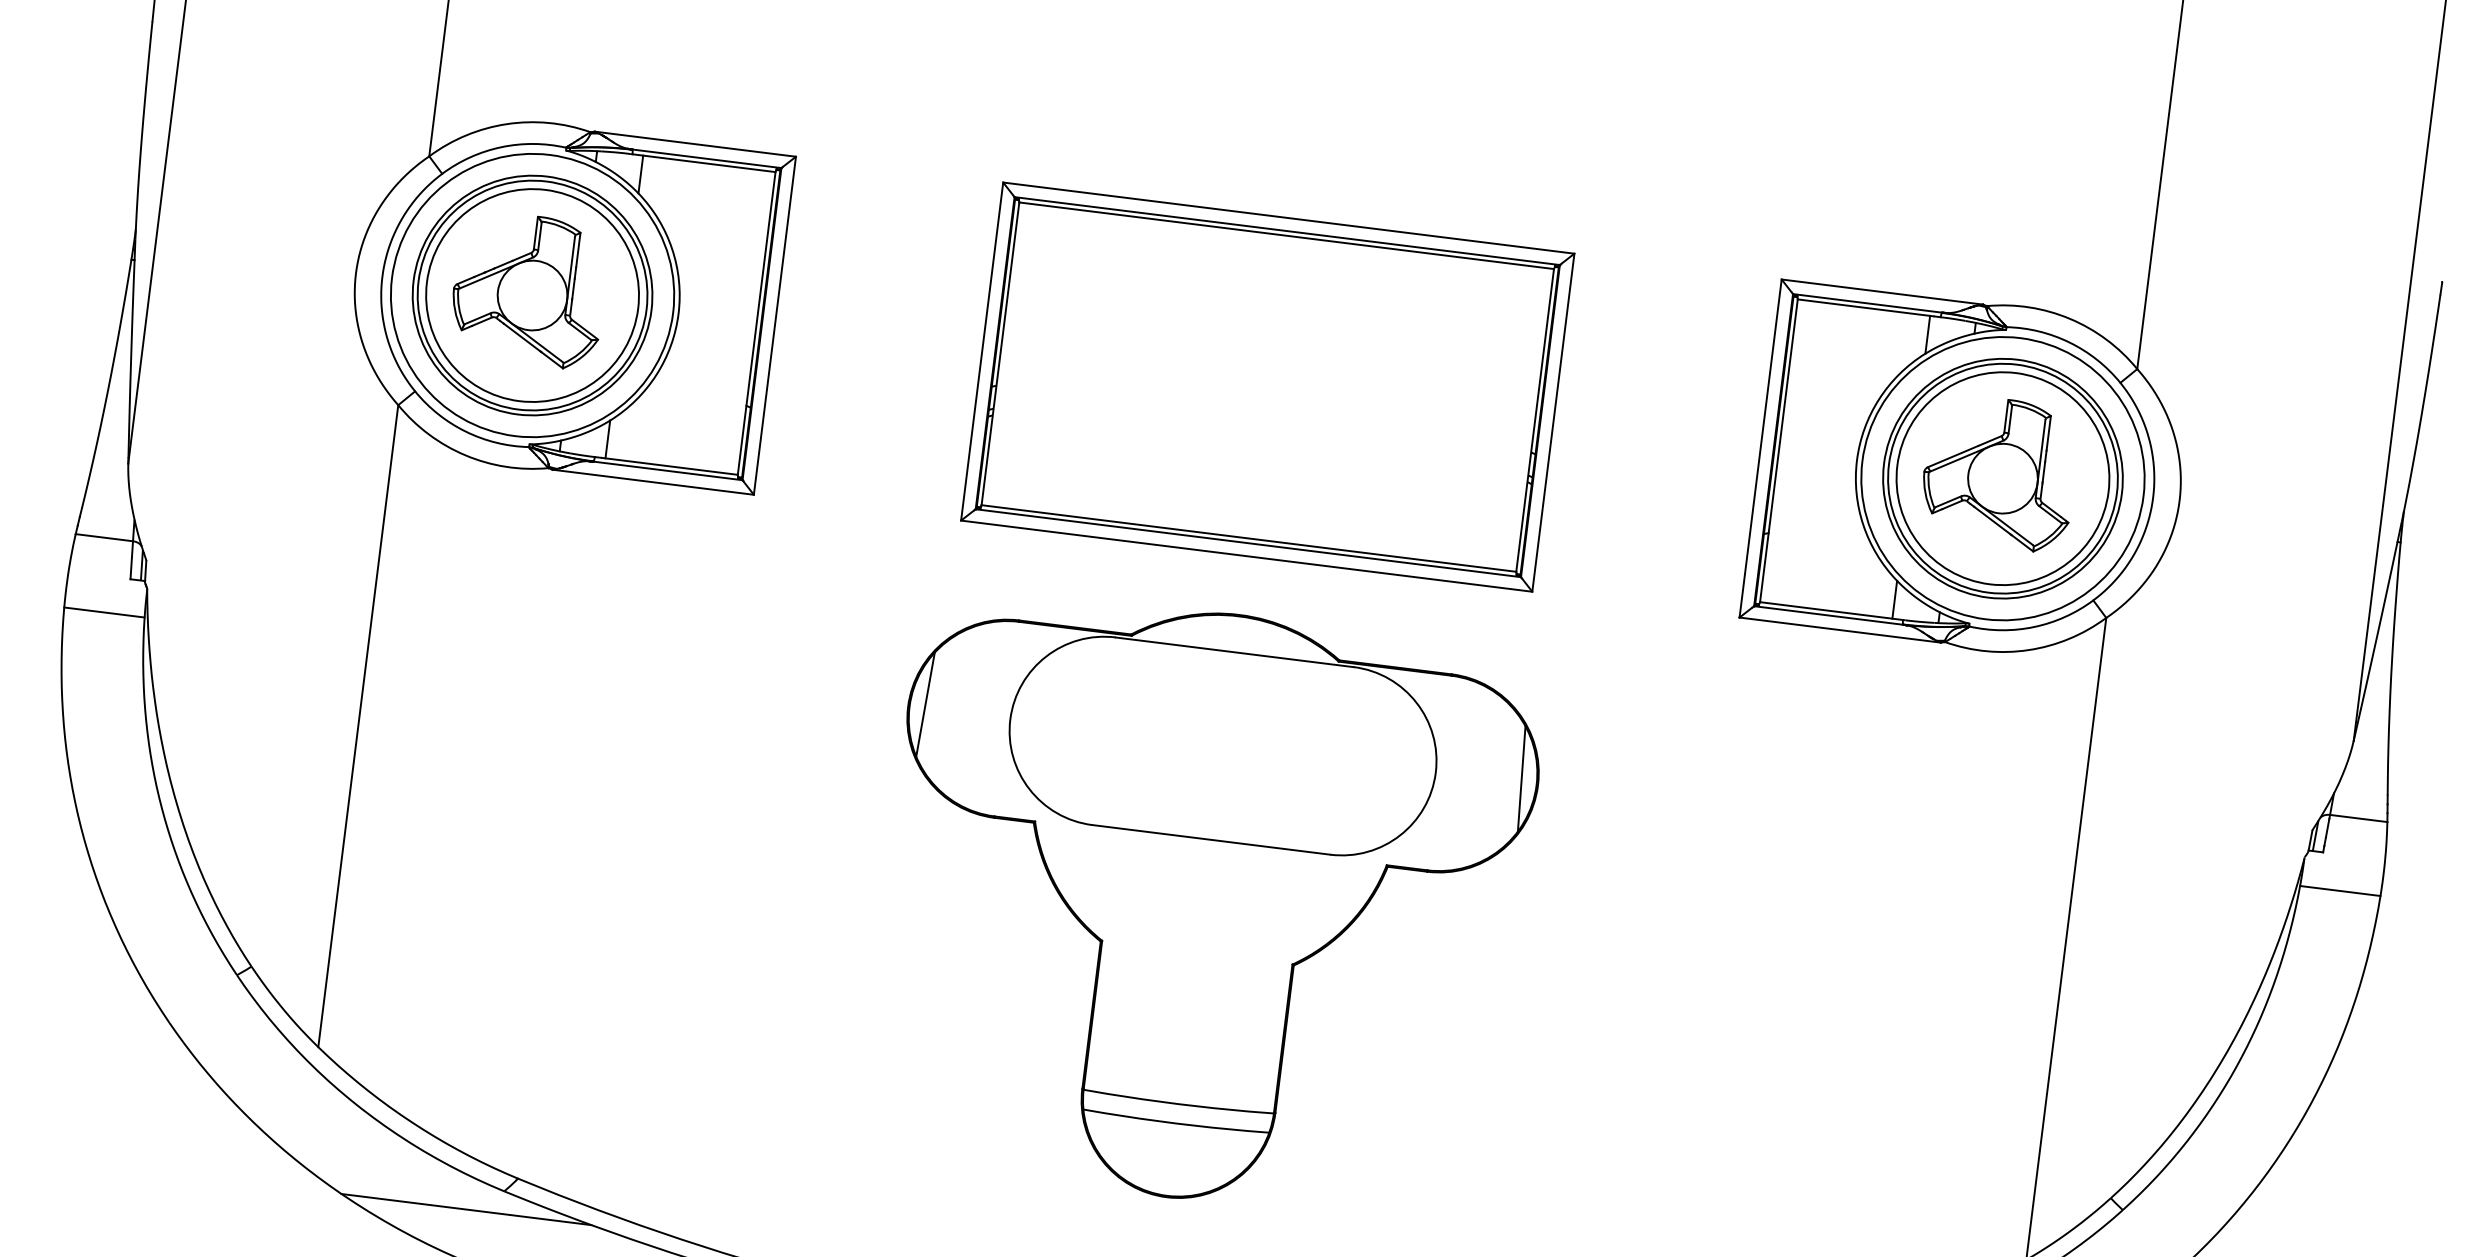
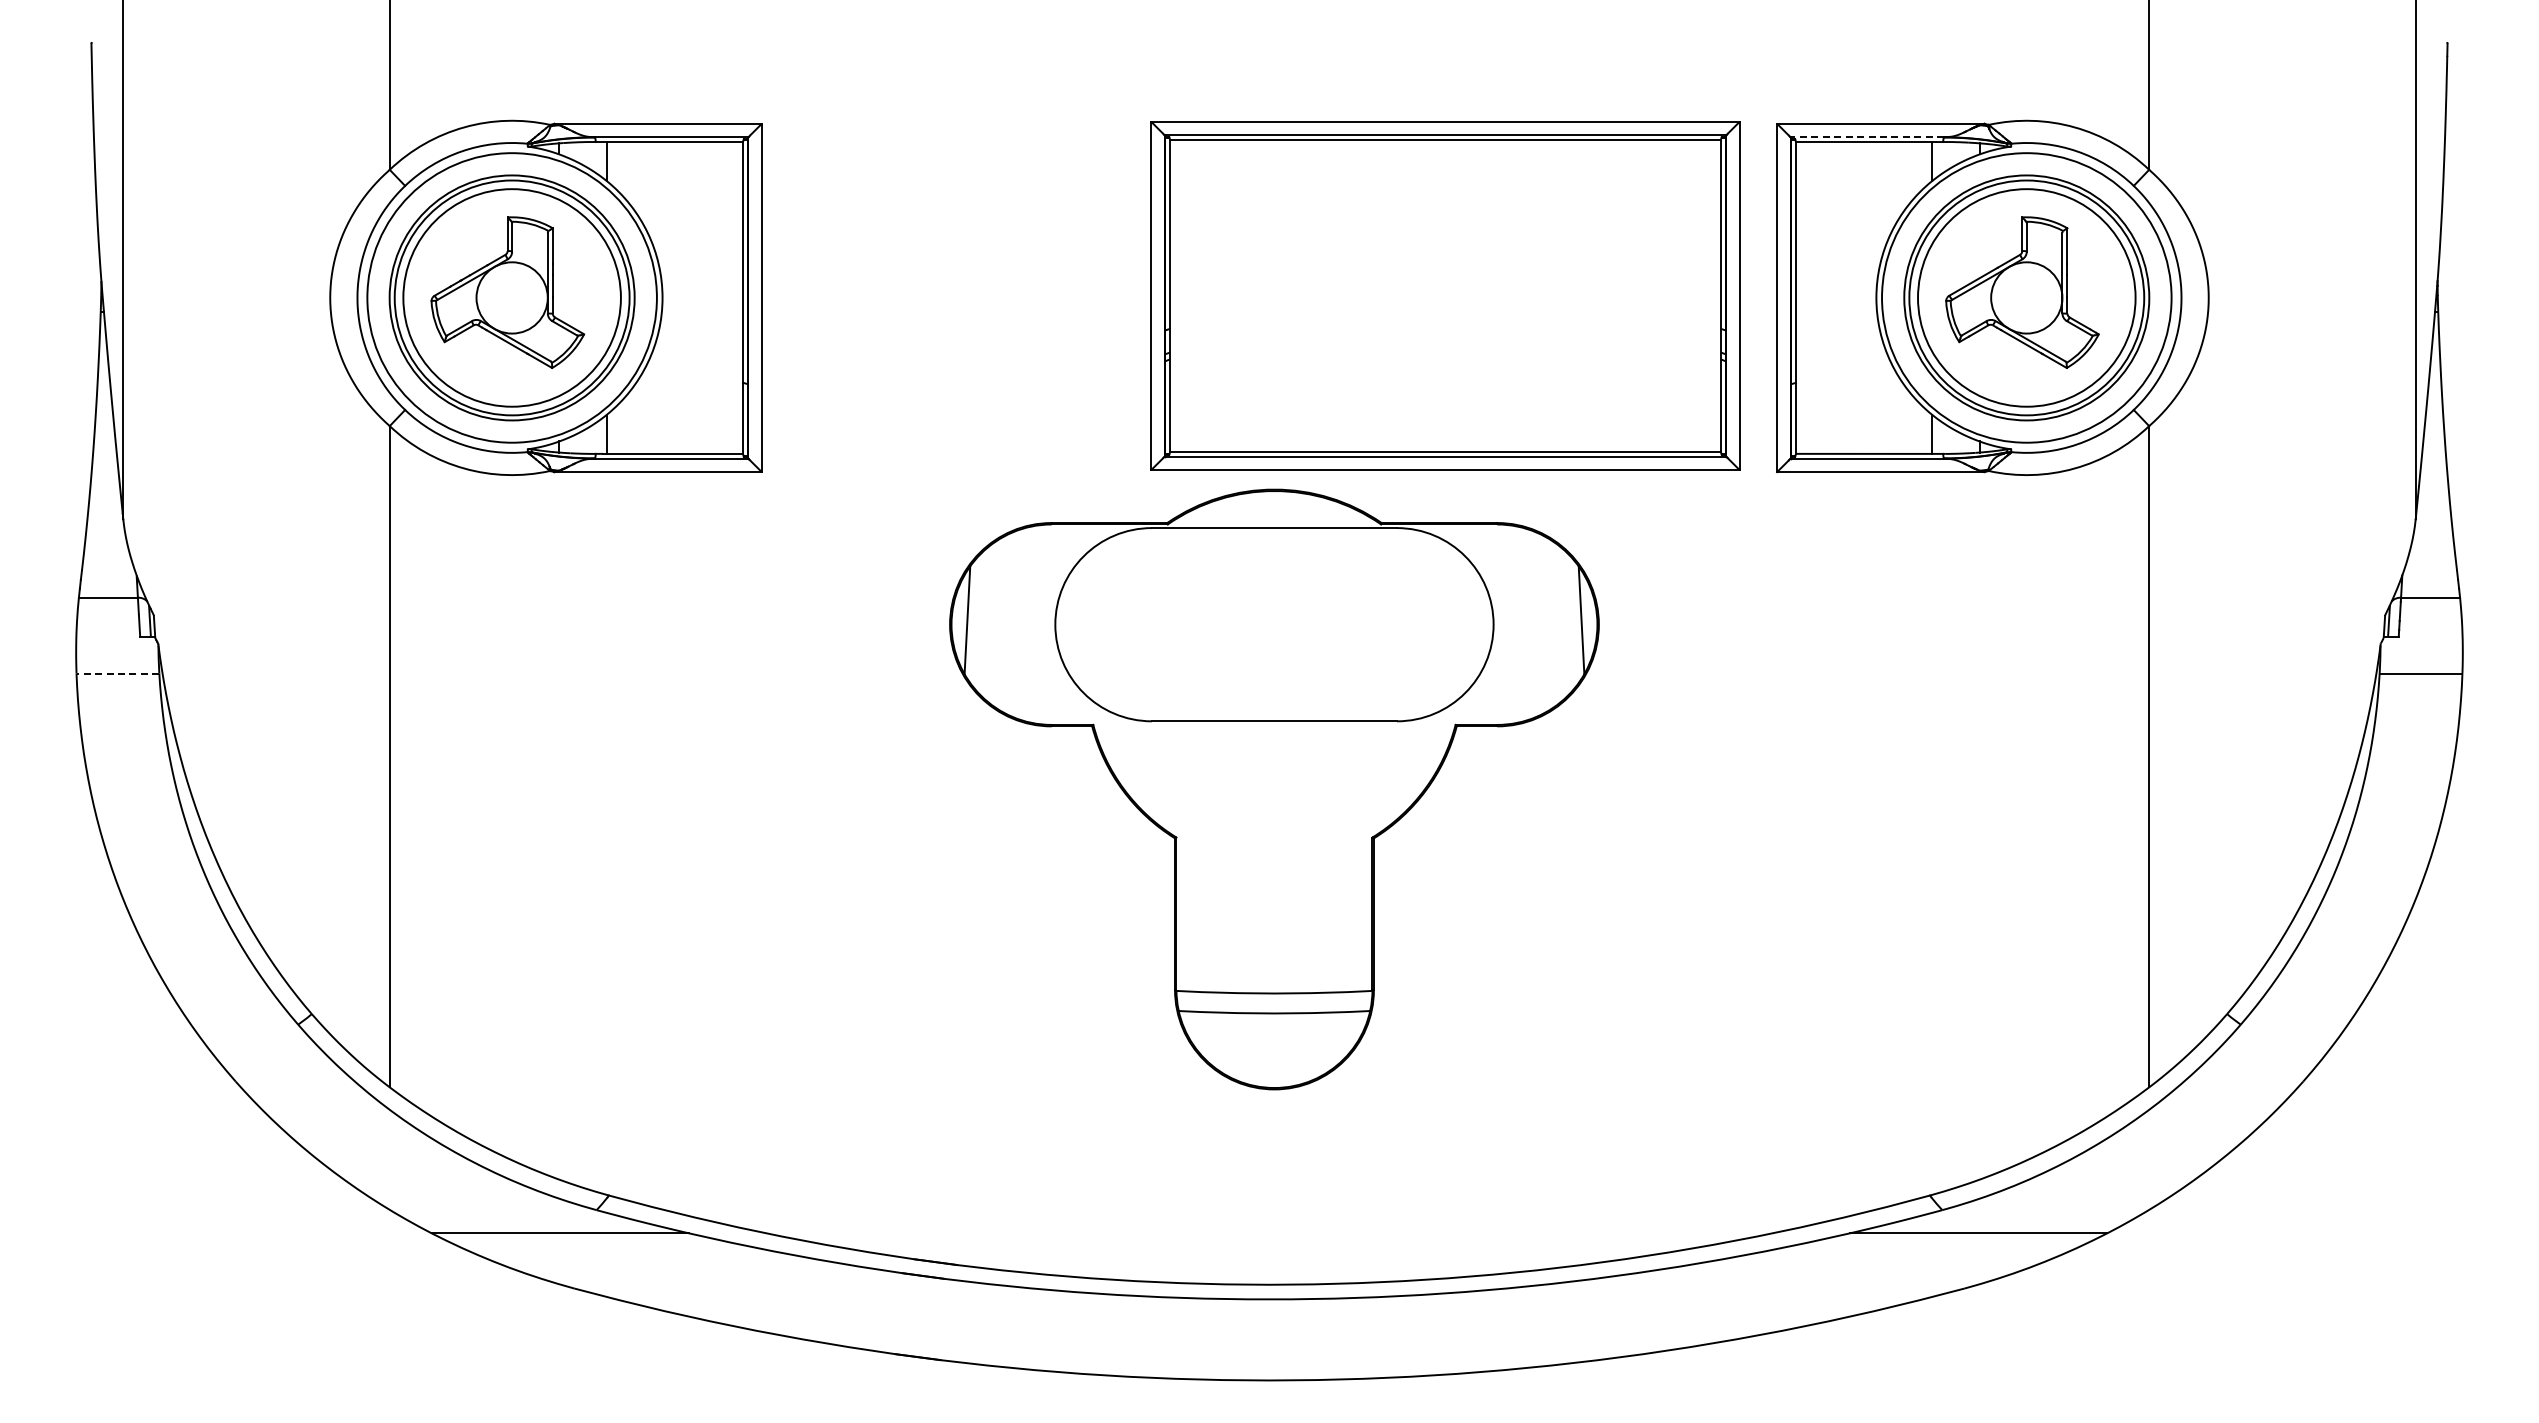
line: (1867, 303) -> (1867, 137), solid -> dashed
part: (1267, 386) -> (1445, 295), moved
line: (104, 612) -> (117, 673), solid -> dashed
part: (1203, 906) -> (1274, 789), moved

